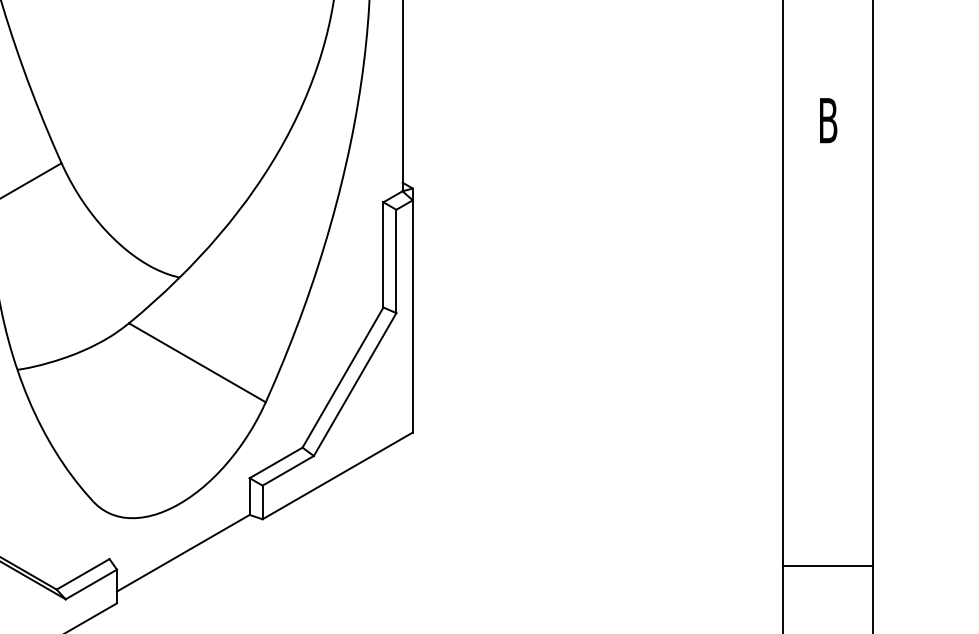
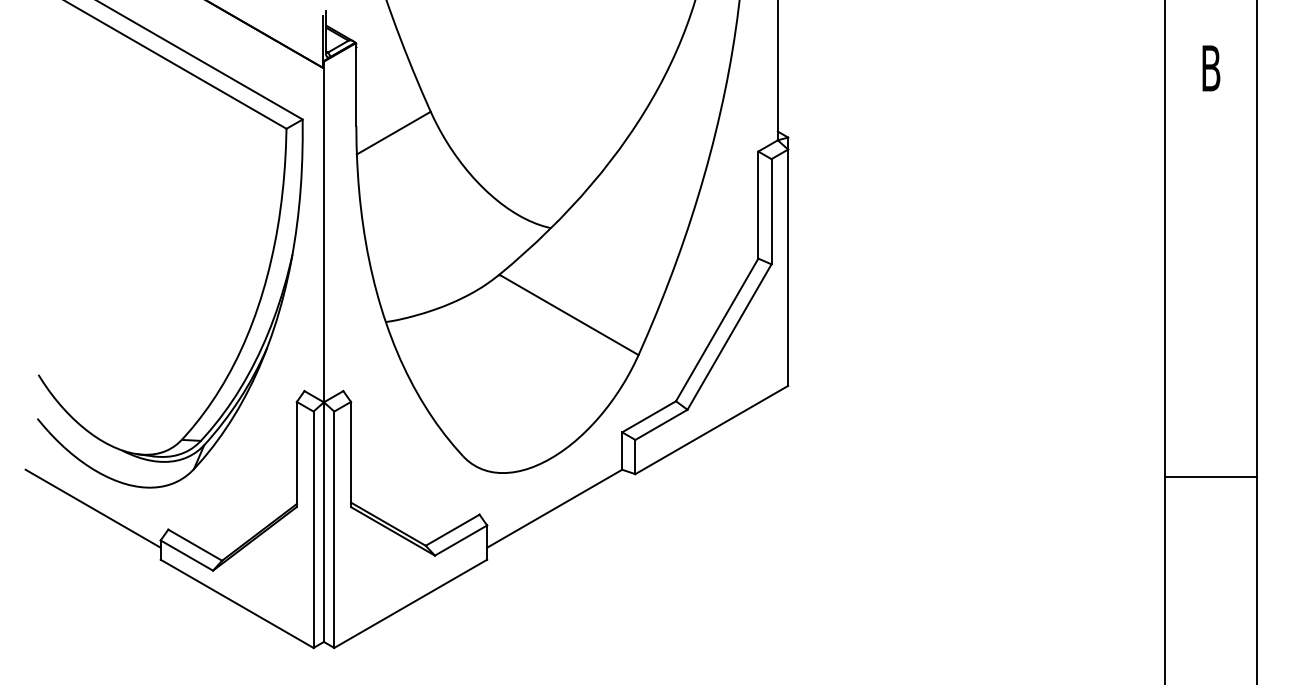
line: (828, 565) -> (1211, 476), moved

